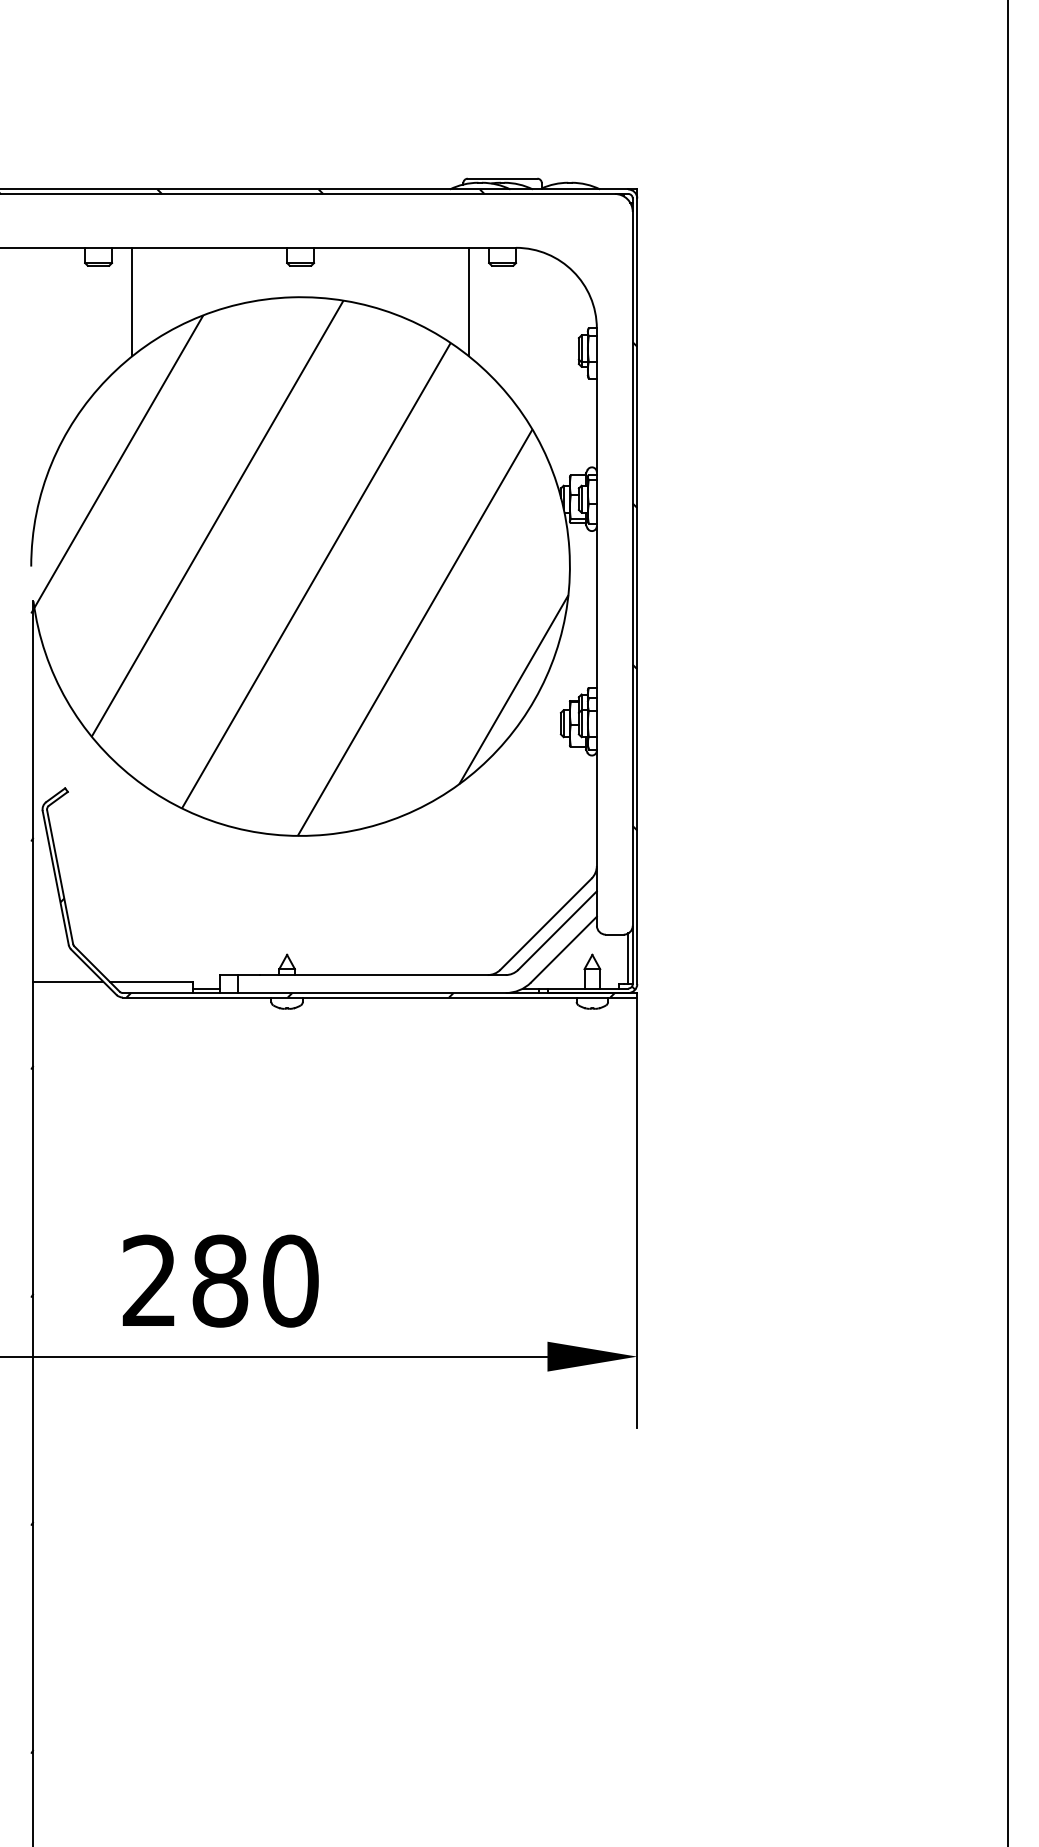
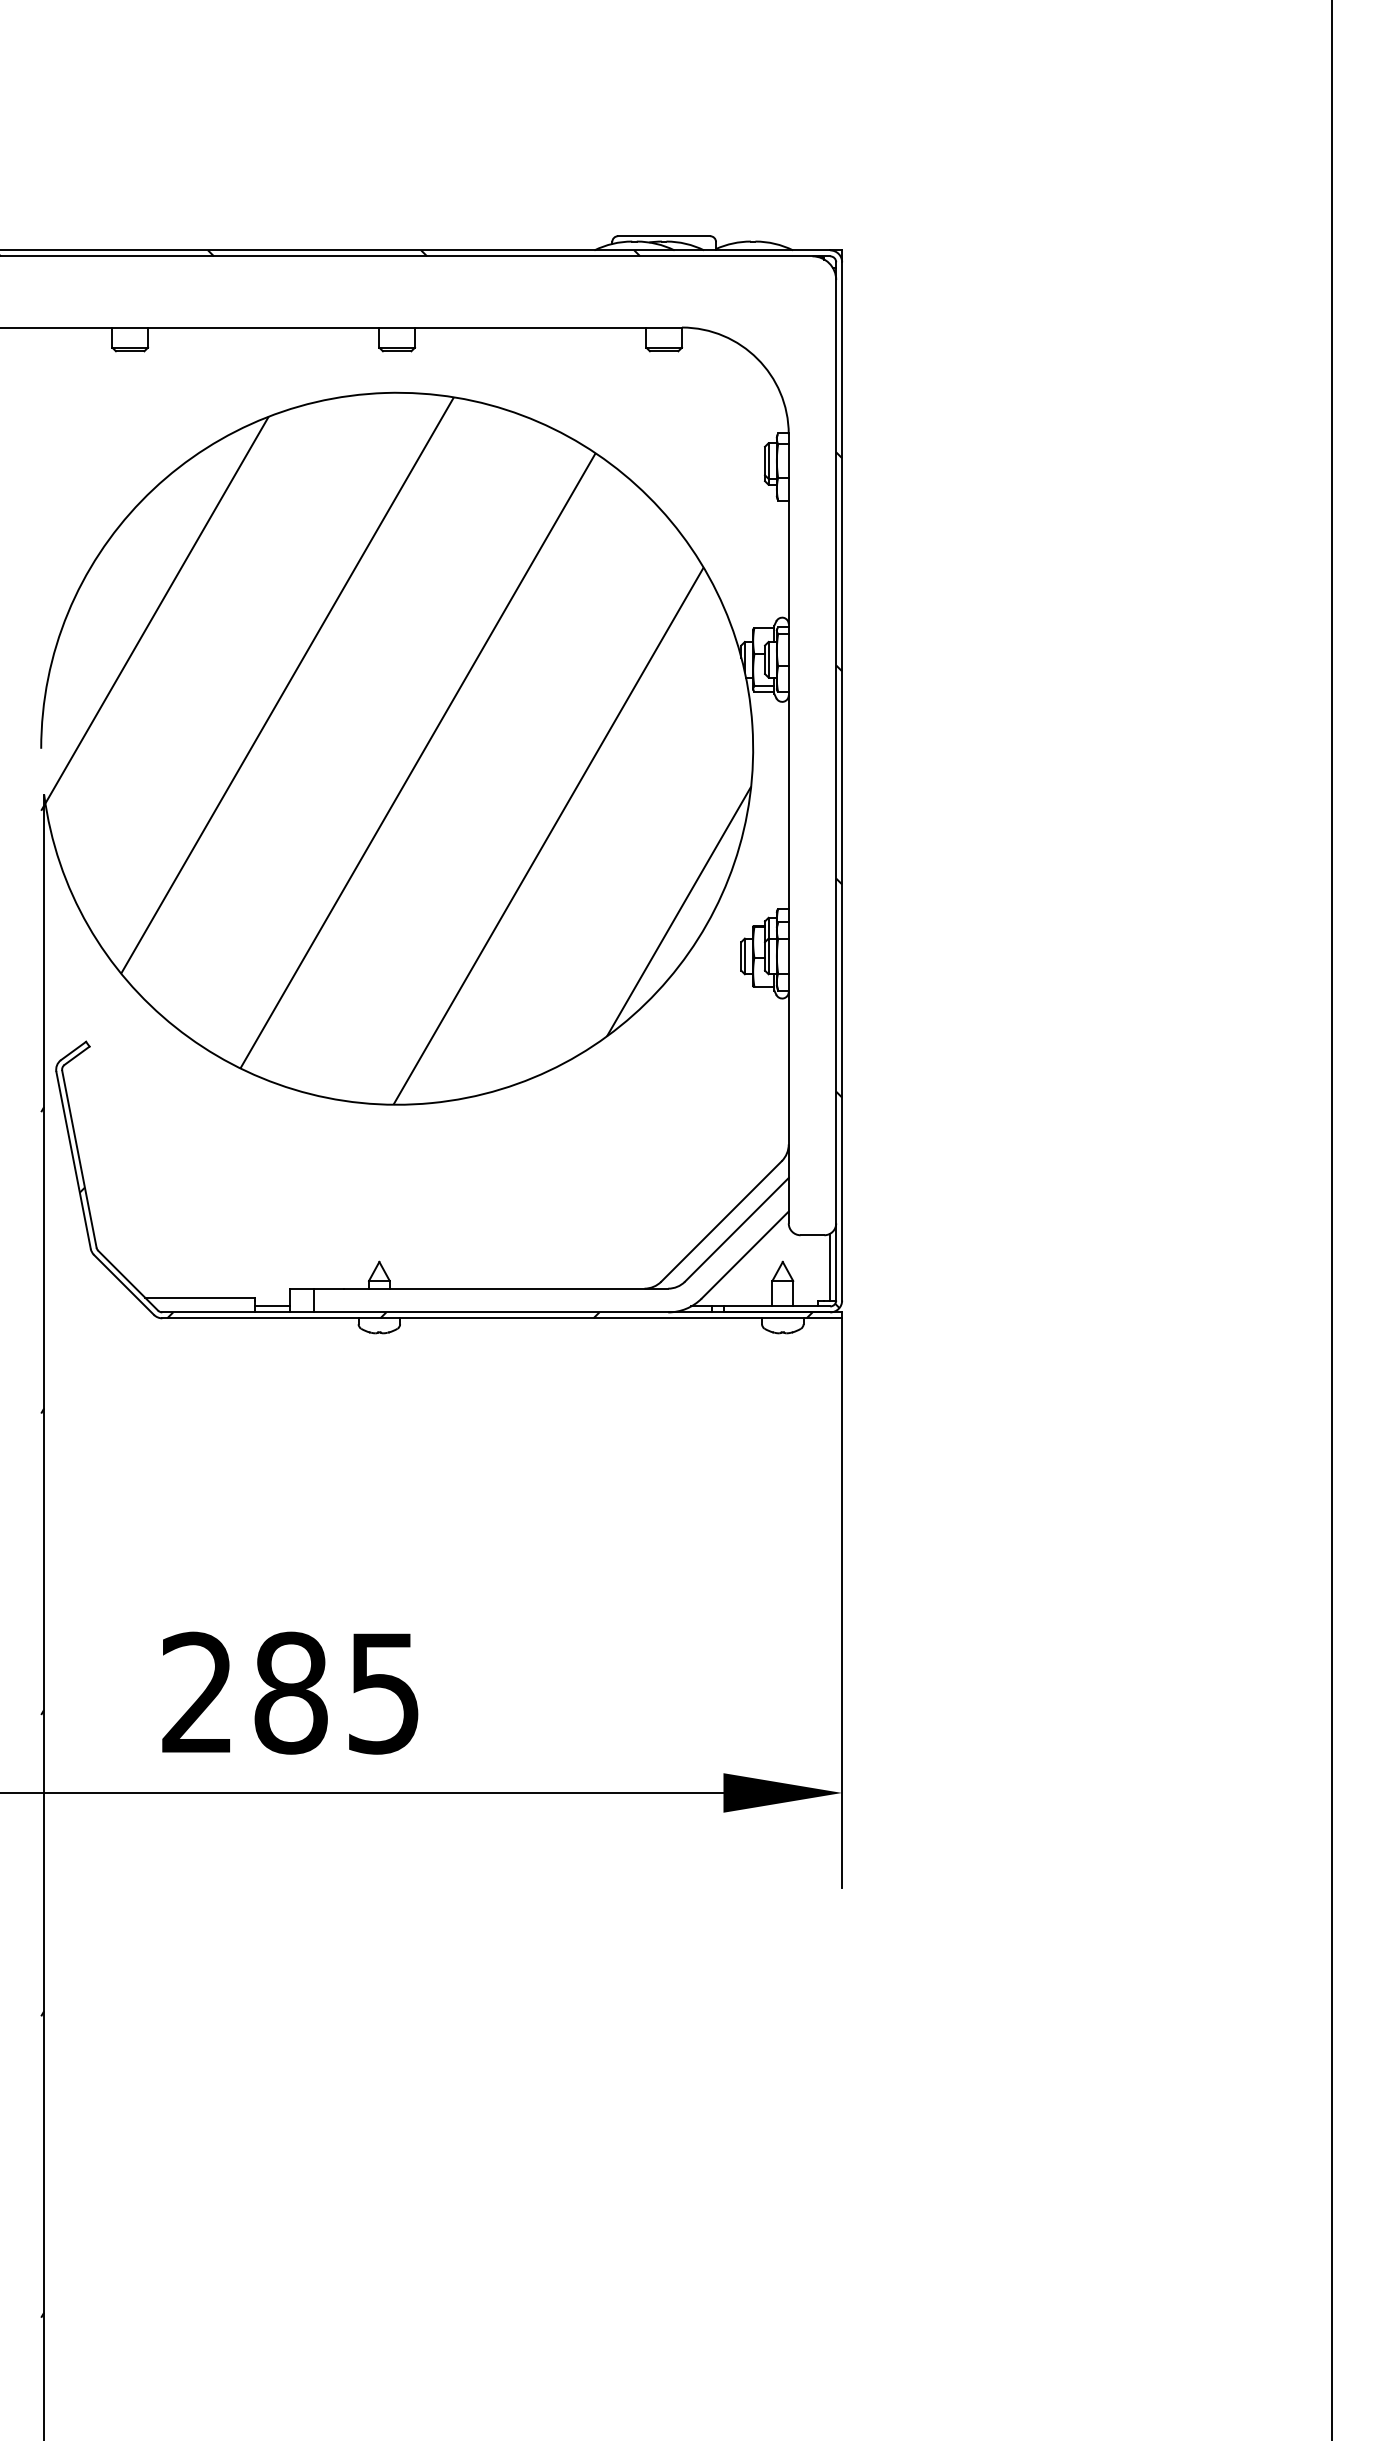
line: (132, 301) -> (175, 398), removed
line: (468, 301) -> (619, 398), removed
line: (68, 981) -> (90, 1297), removed
text: (290, 1280) -> (383, 1692), 280 -> 285

